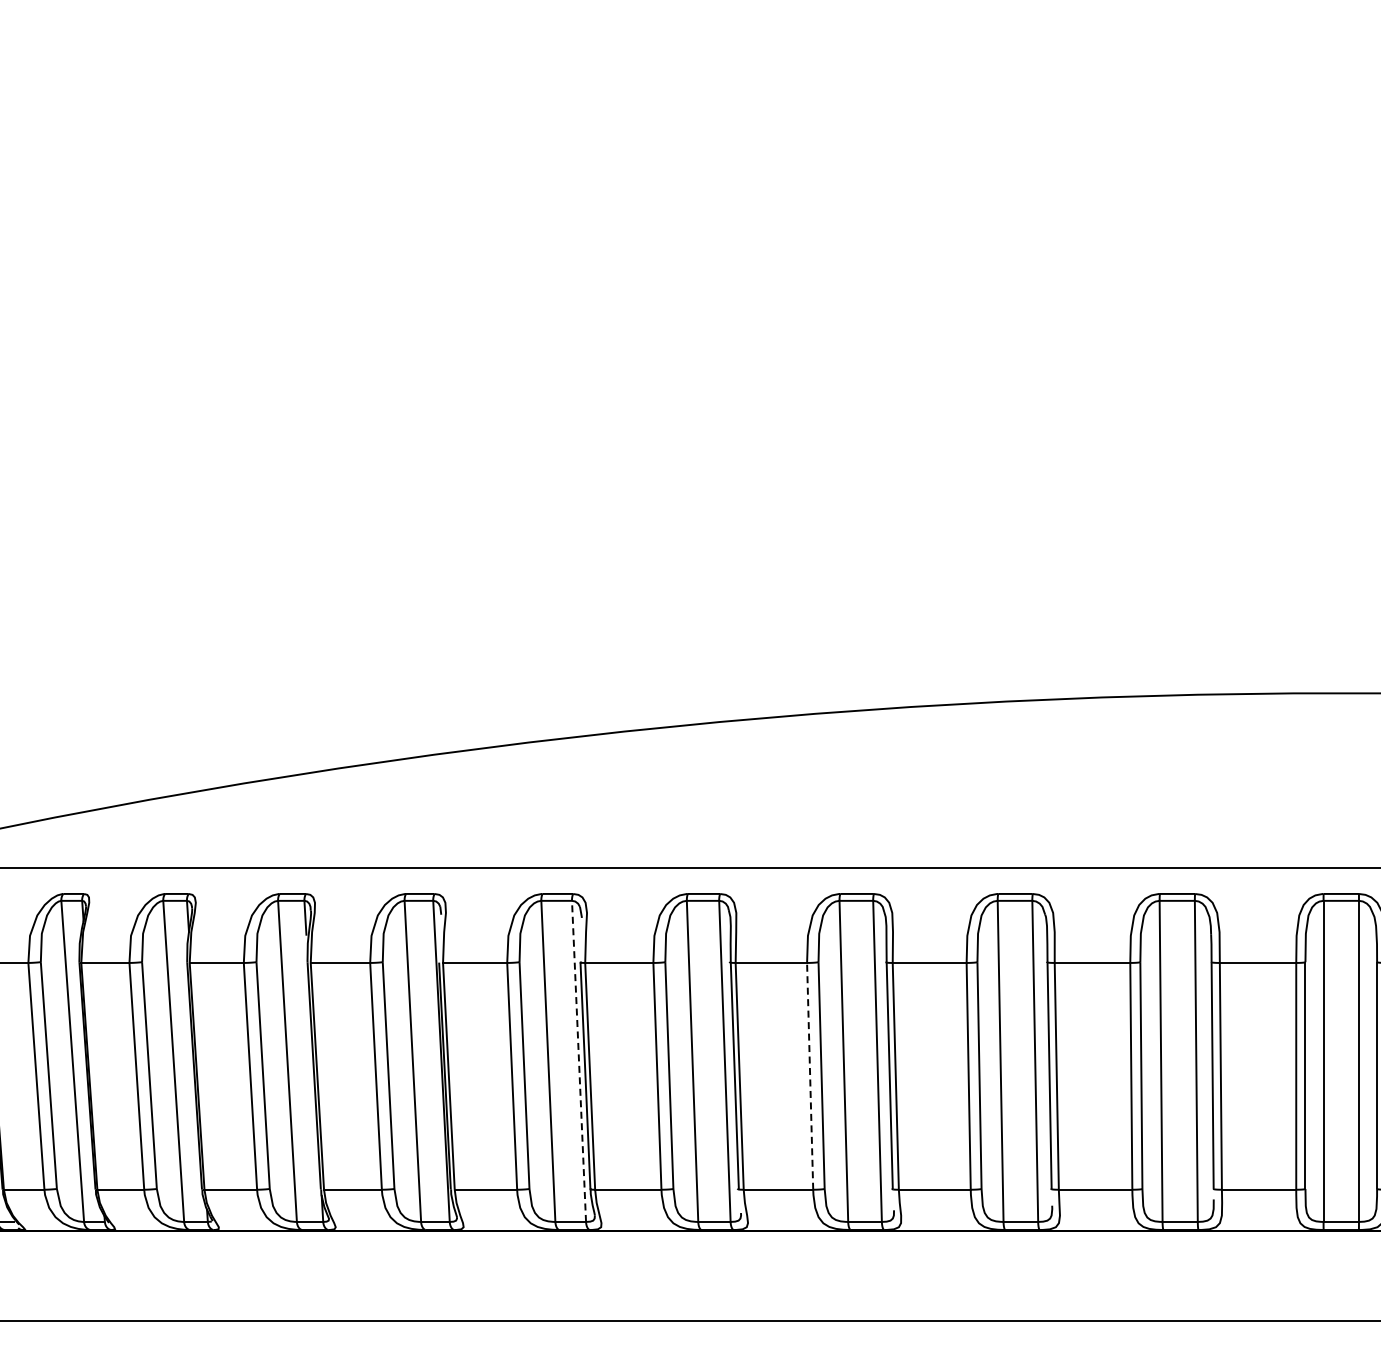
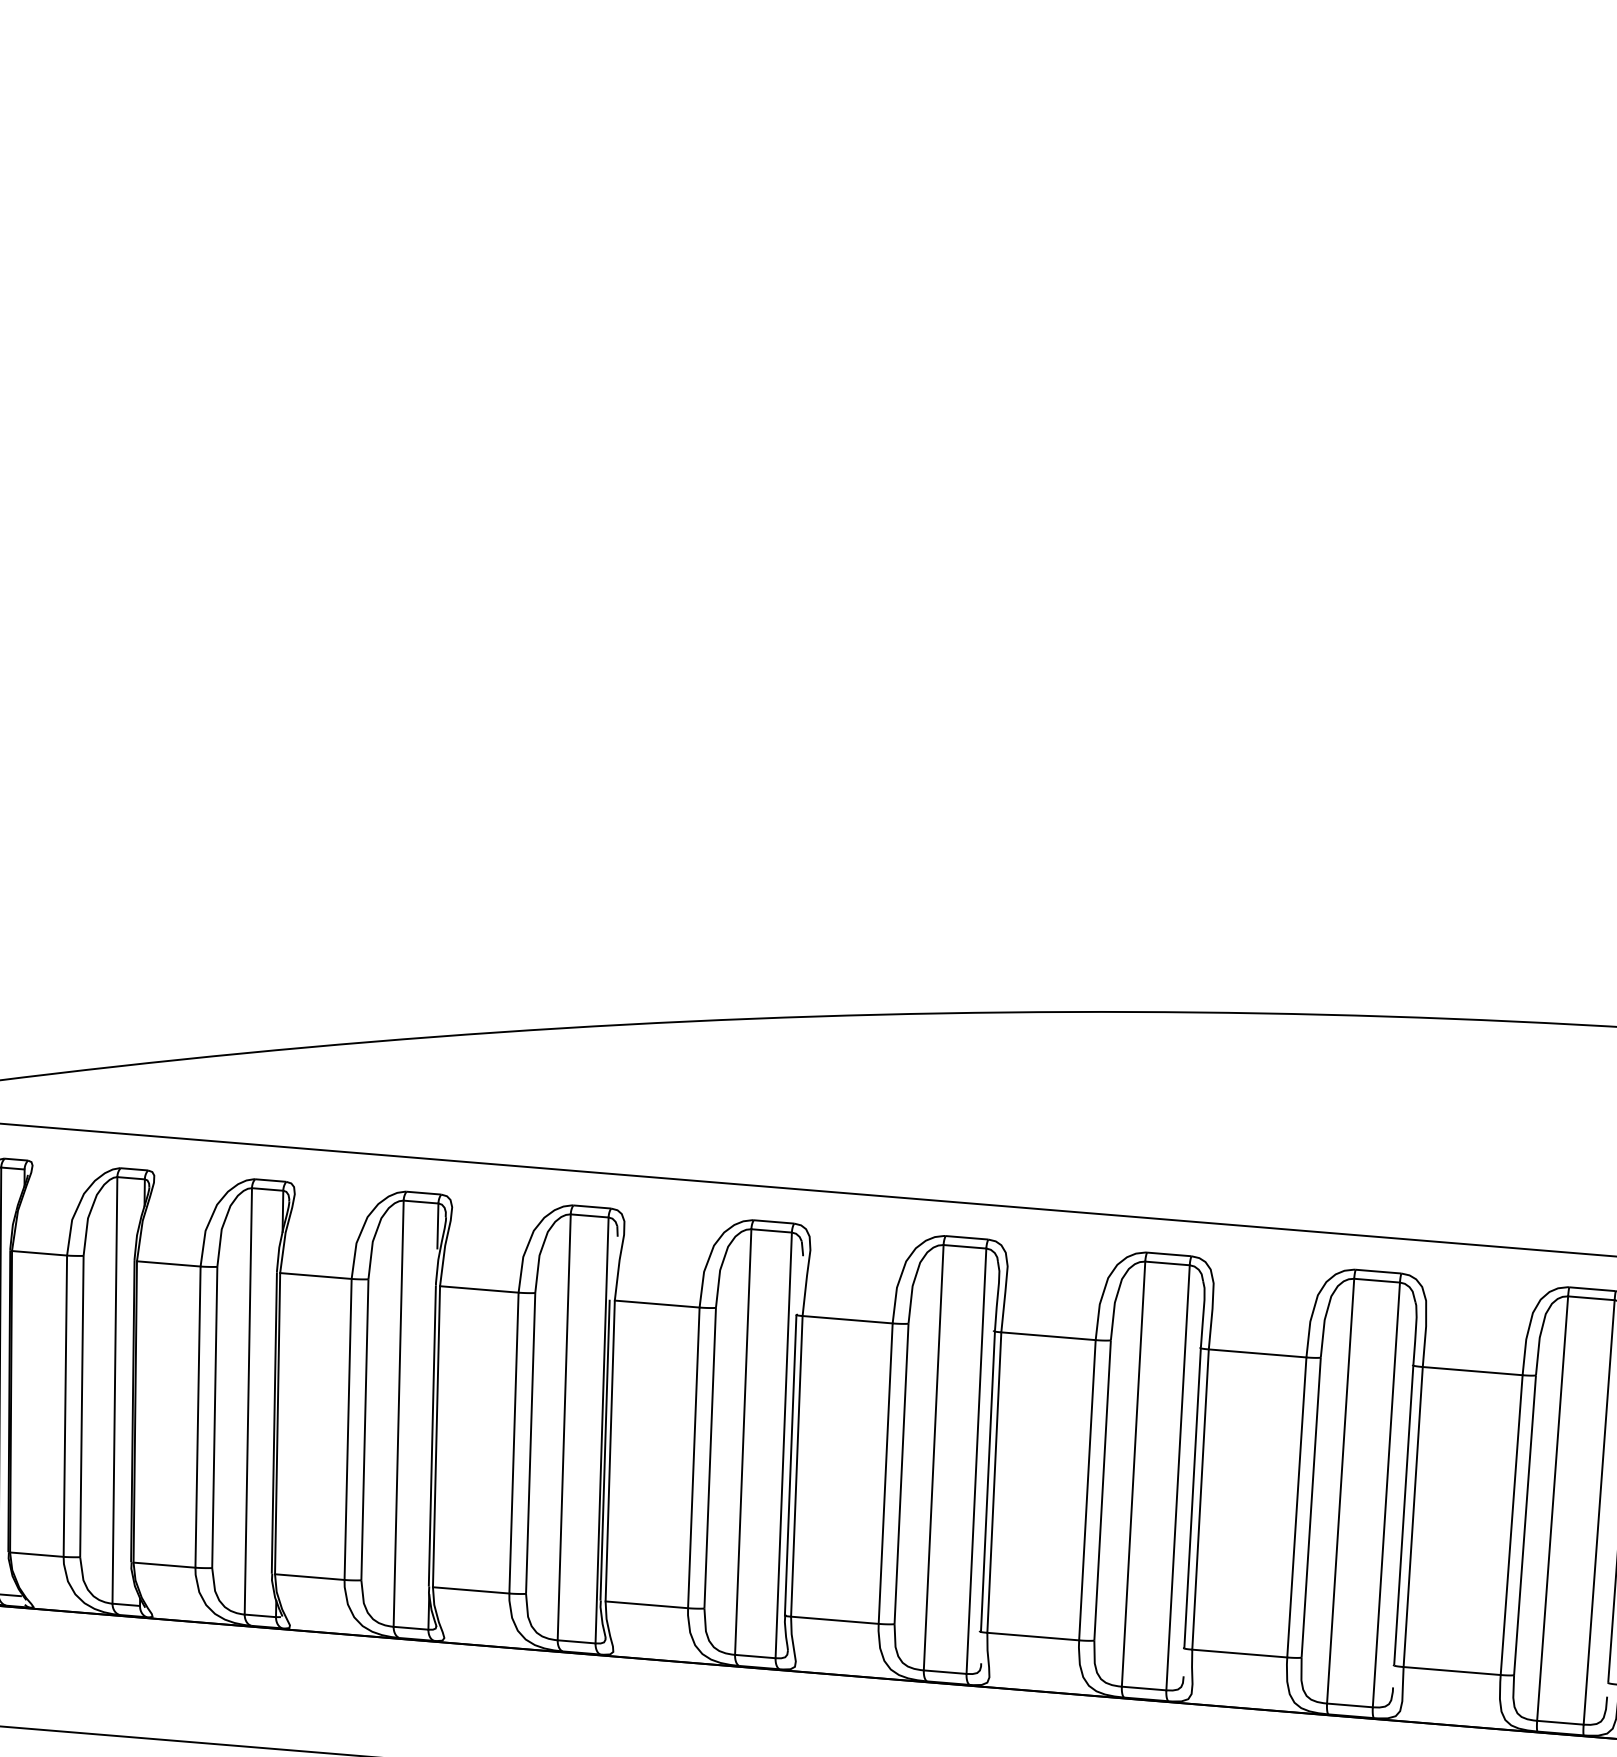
line: (579, 1061) -> (784, 1445), dashed -> solid
line: (810, 1076) -> (1087, 1490), dashed -> solid

